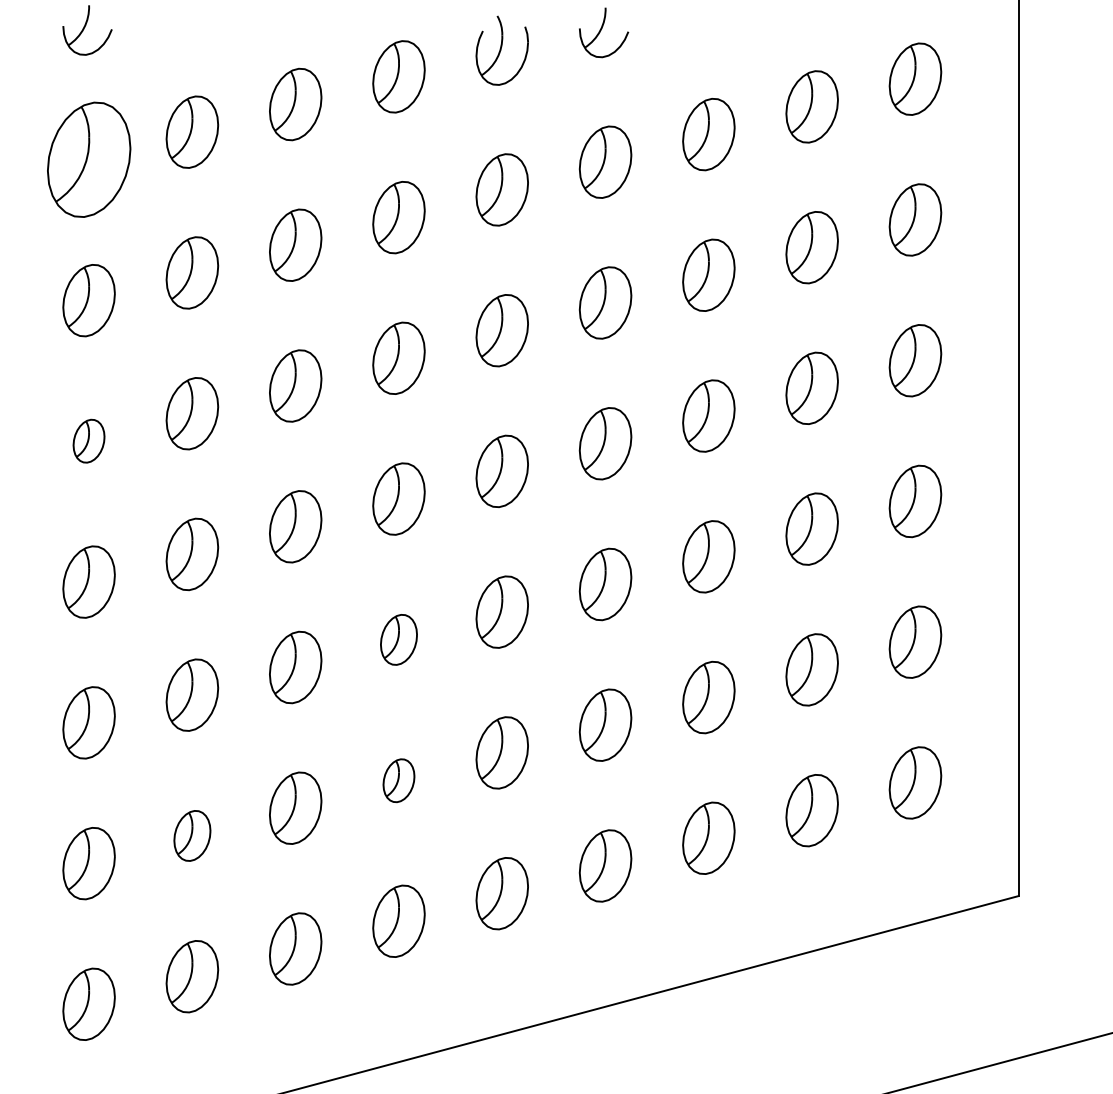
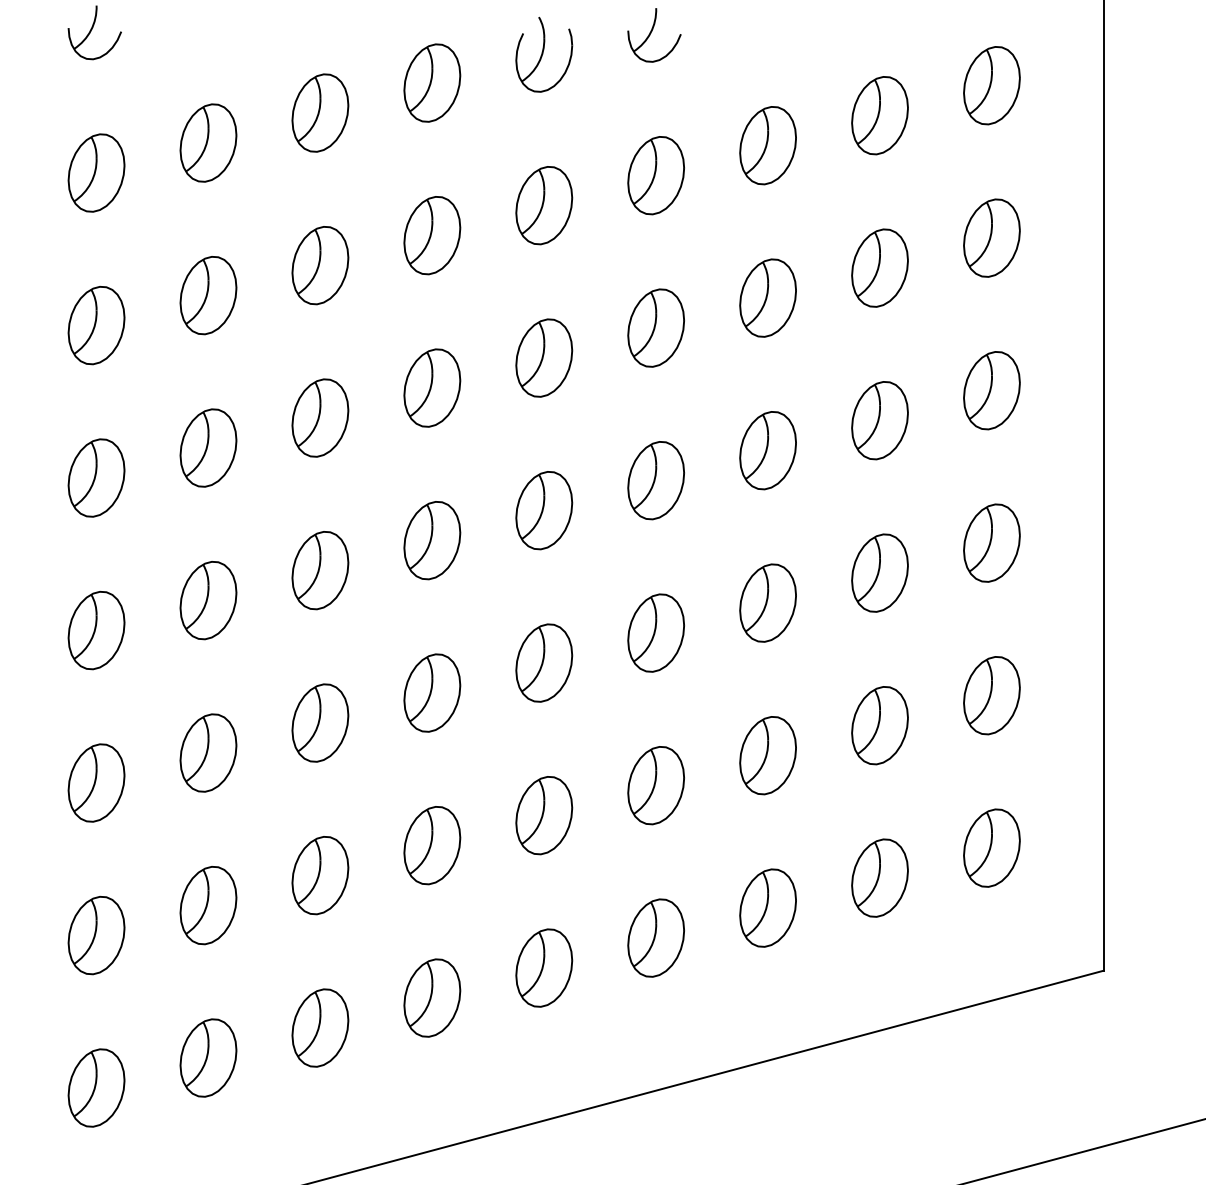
part: (88, 159) -> (95, 172), size x0.62
part: (88, 440) -> (95, 477), size x1.67
part: (398, 639) -> (431, 692), size x1.43
part: (398, 780) -> (431, 845), size x1.67
part: (192, 835) -> (208, 905), size x1.43

